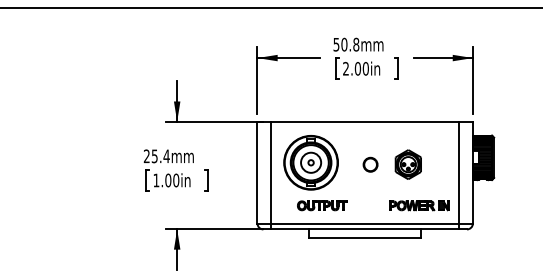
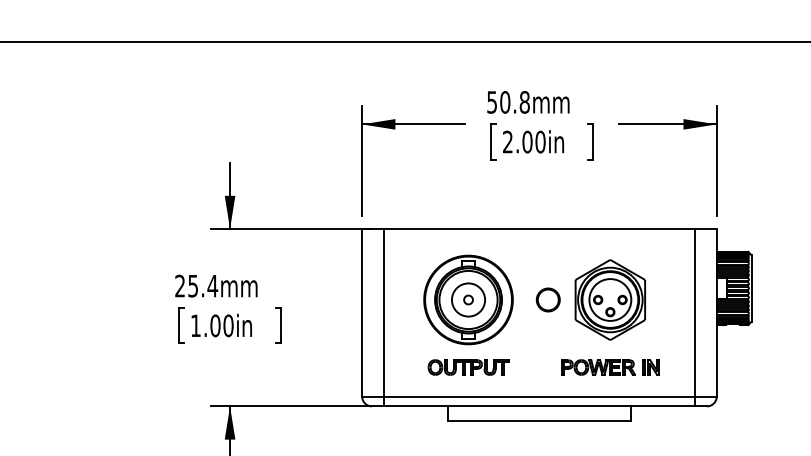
part: (310, 162) -> (467, 299), moved
part: (408, 164) -> (610, 299), size x1.67
part: (419, 205) -> (610, 366), moved

